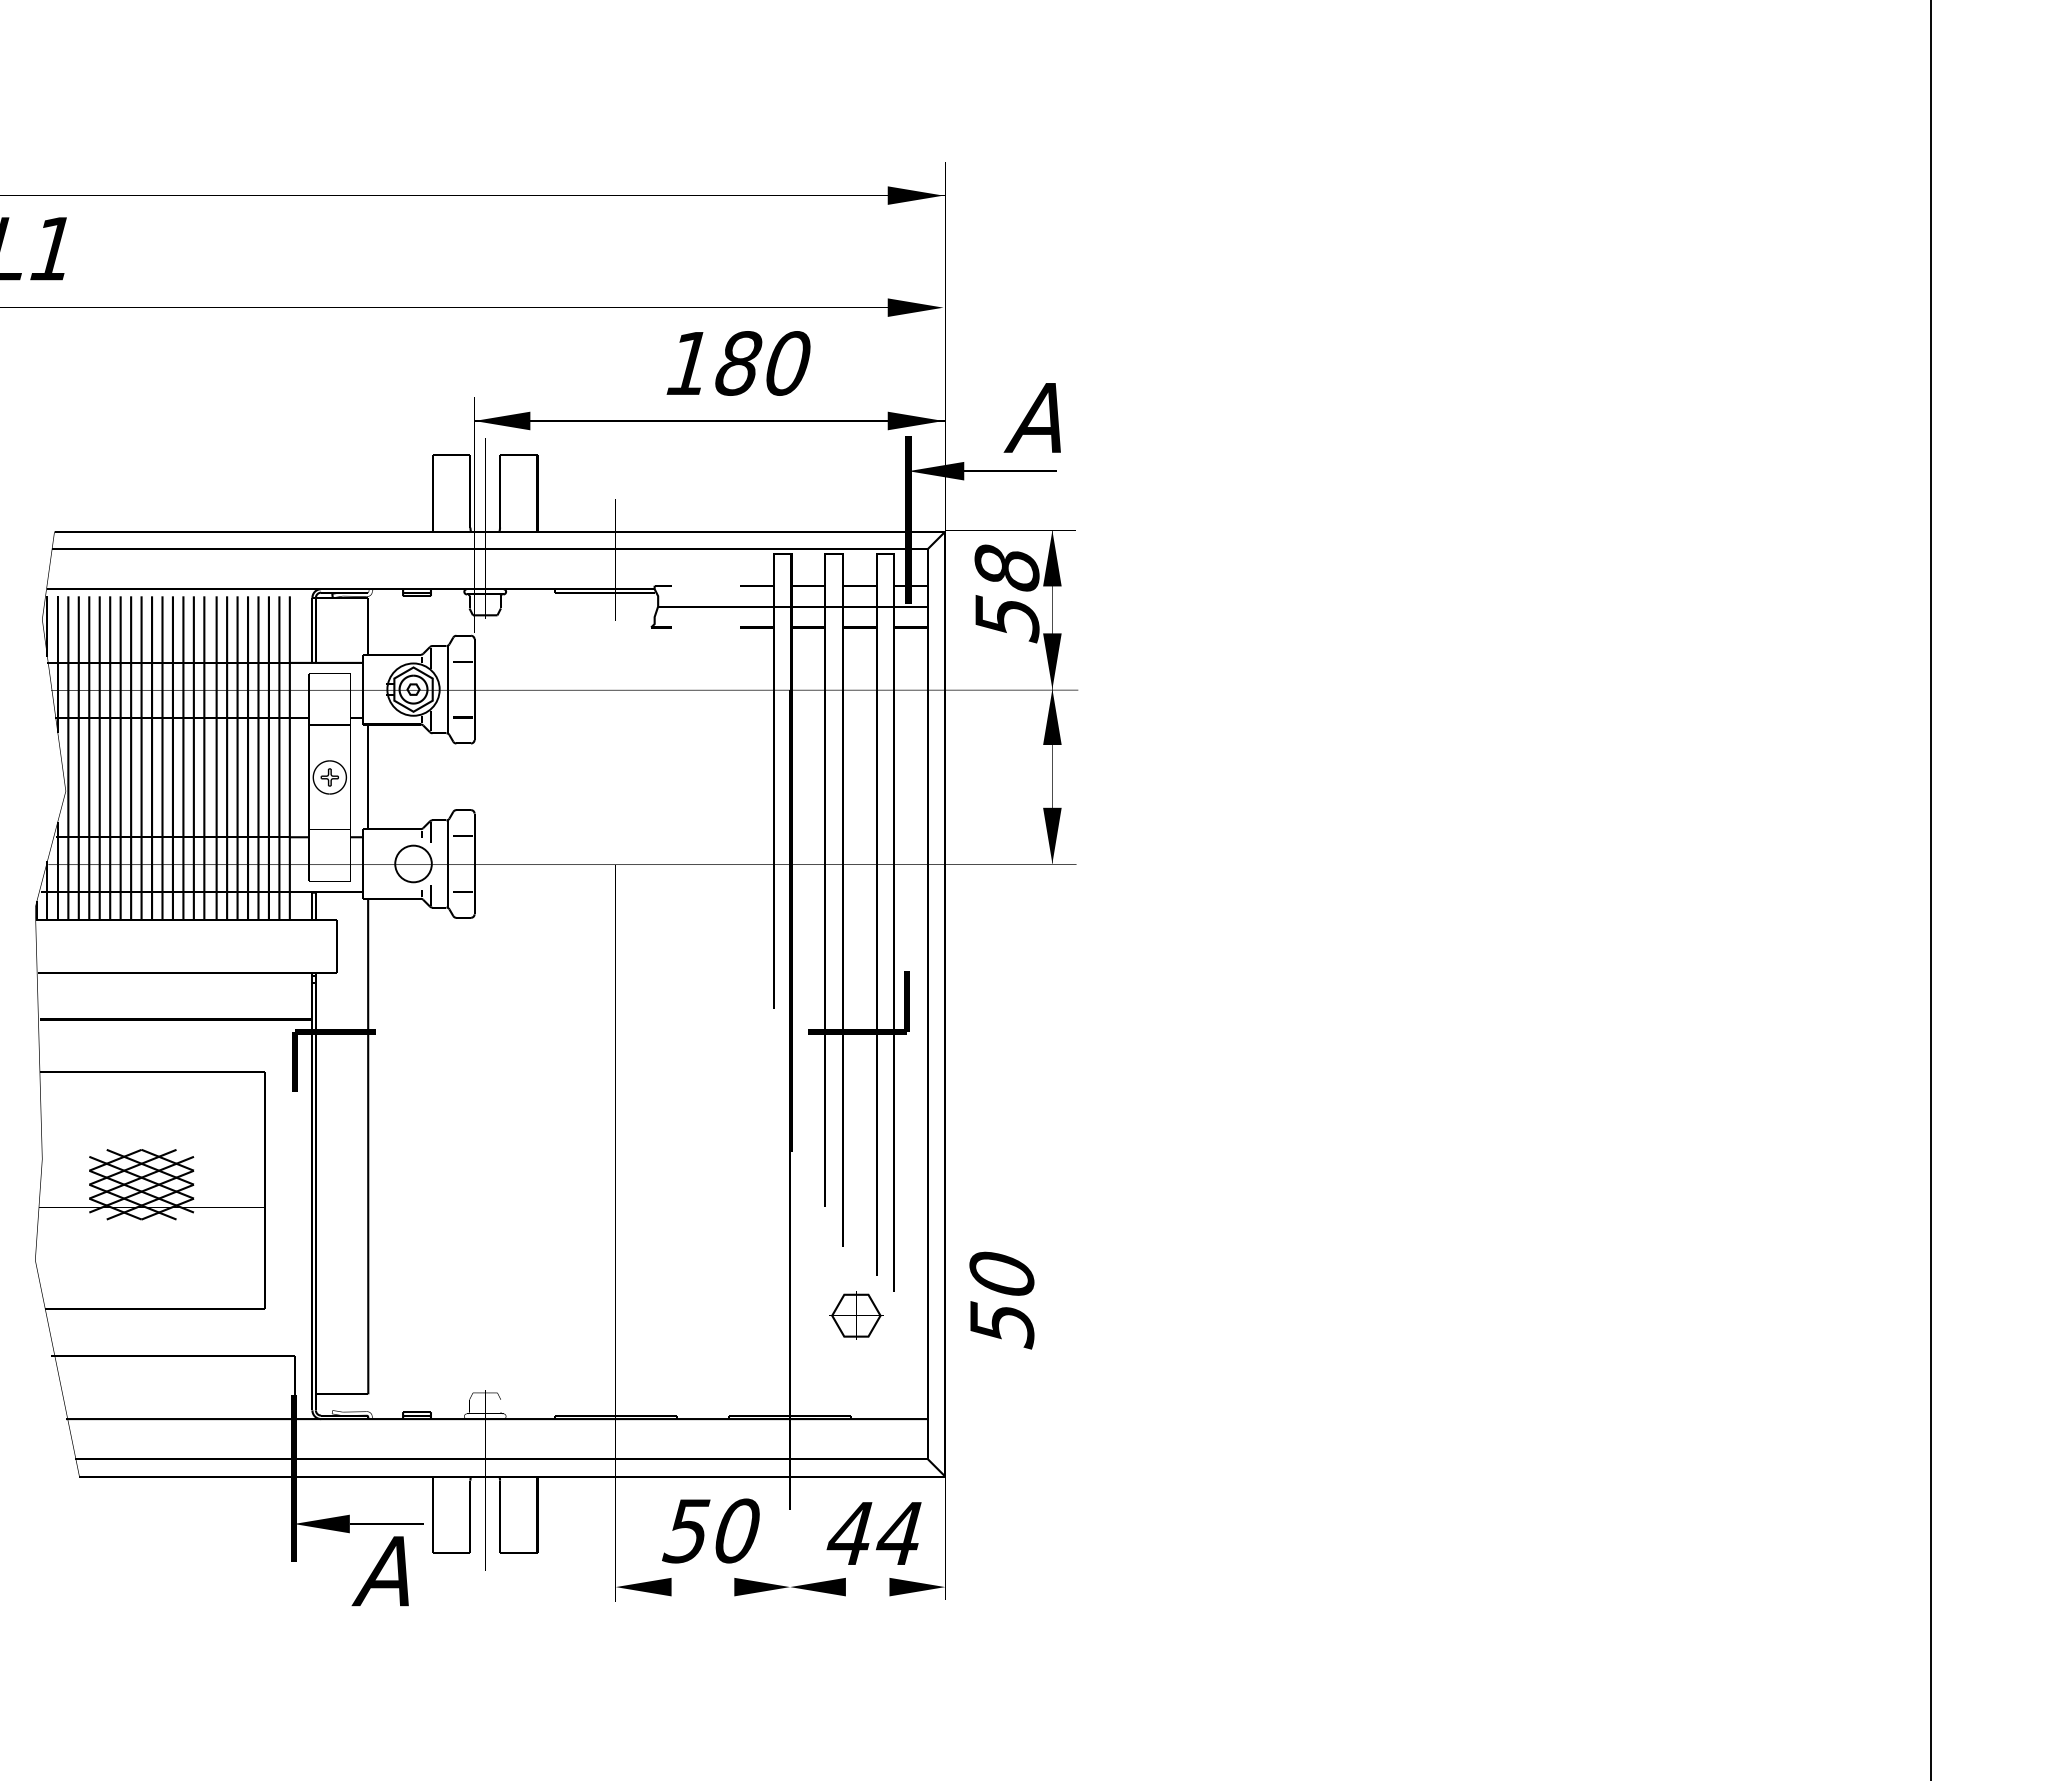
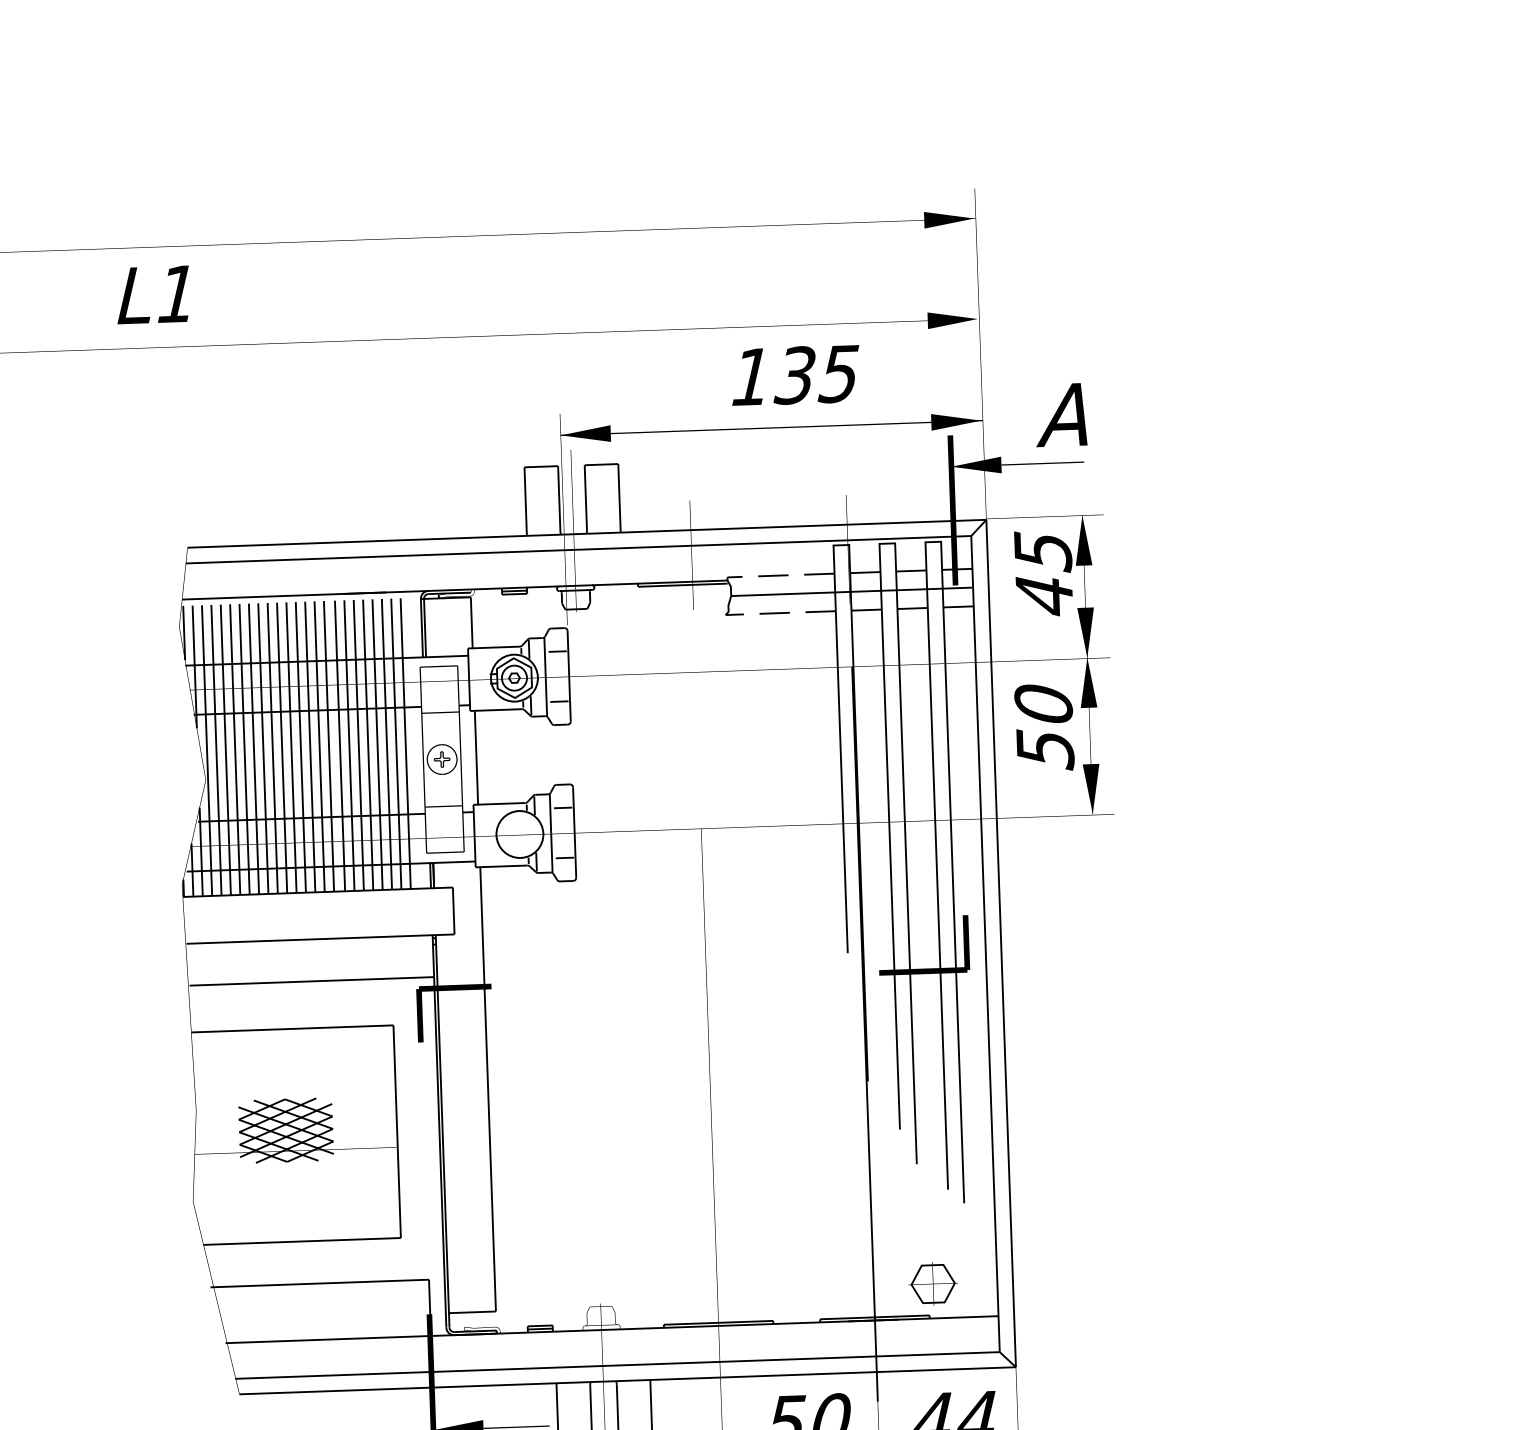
text: (761, 363) -> (816, 374), 180 -> 135
line: (705, 585) -> (773, 575), added
text: (1006, 593) -> (1043, 573), 58 -> 45
line: (705, 627) -> (774, 613), added
circle: (413, 863) -> (519, 834), size x1.43
text: (1001, 1300) -> (1044, 727), moved
part: (856, 1315) -> (933, 1283), moved

